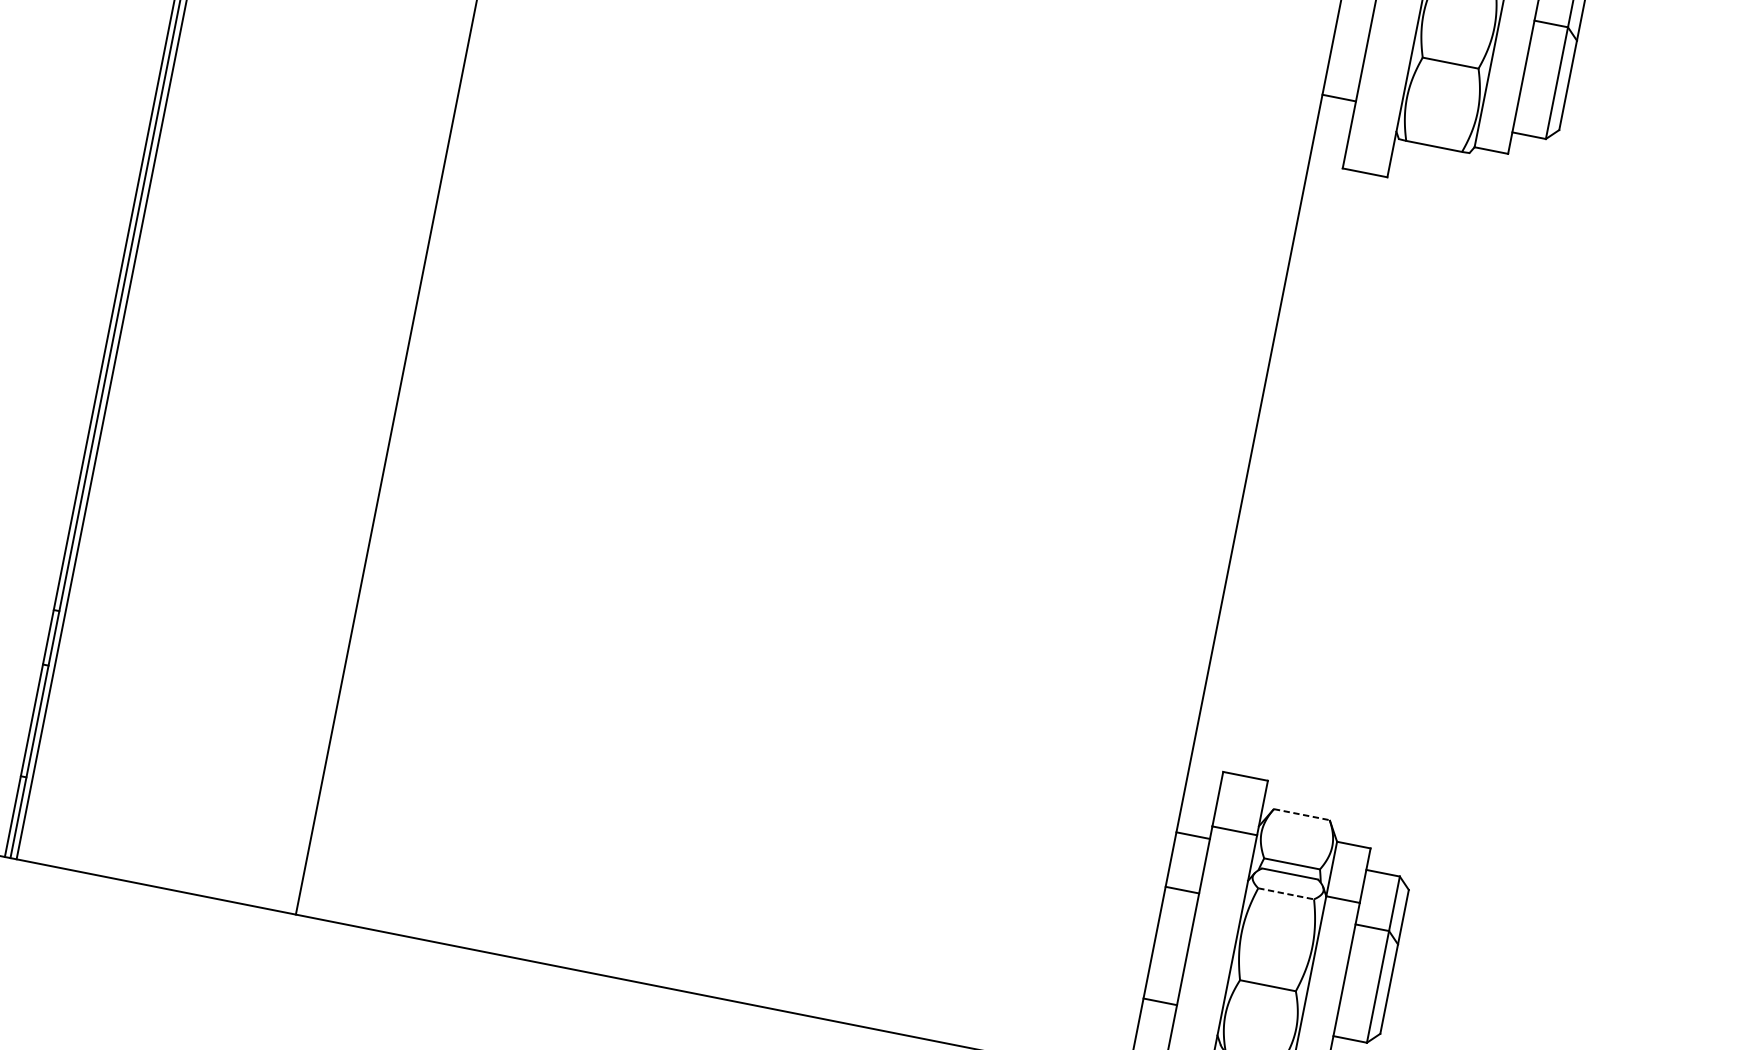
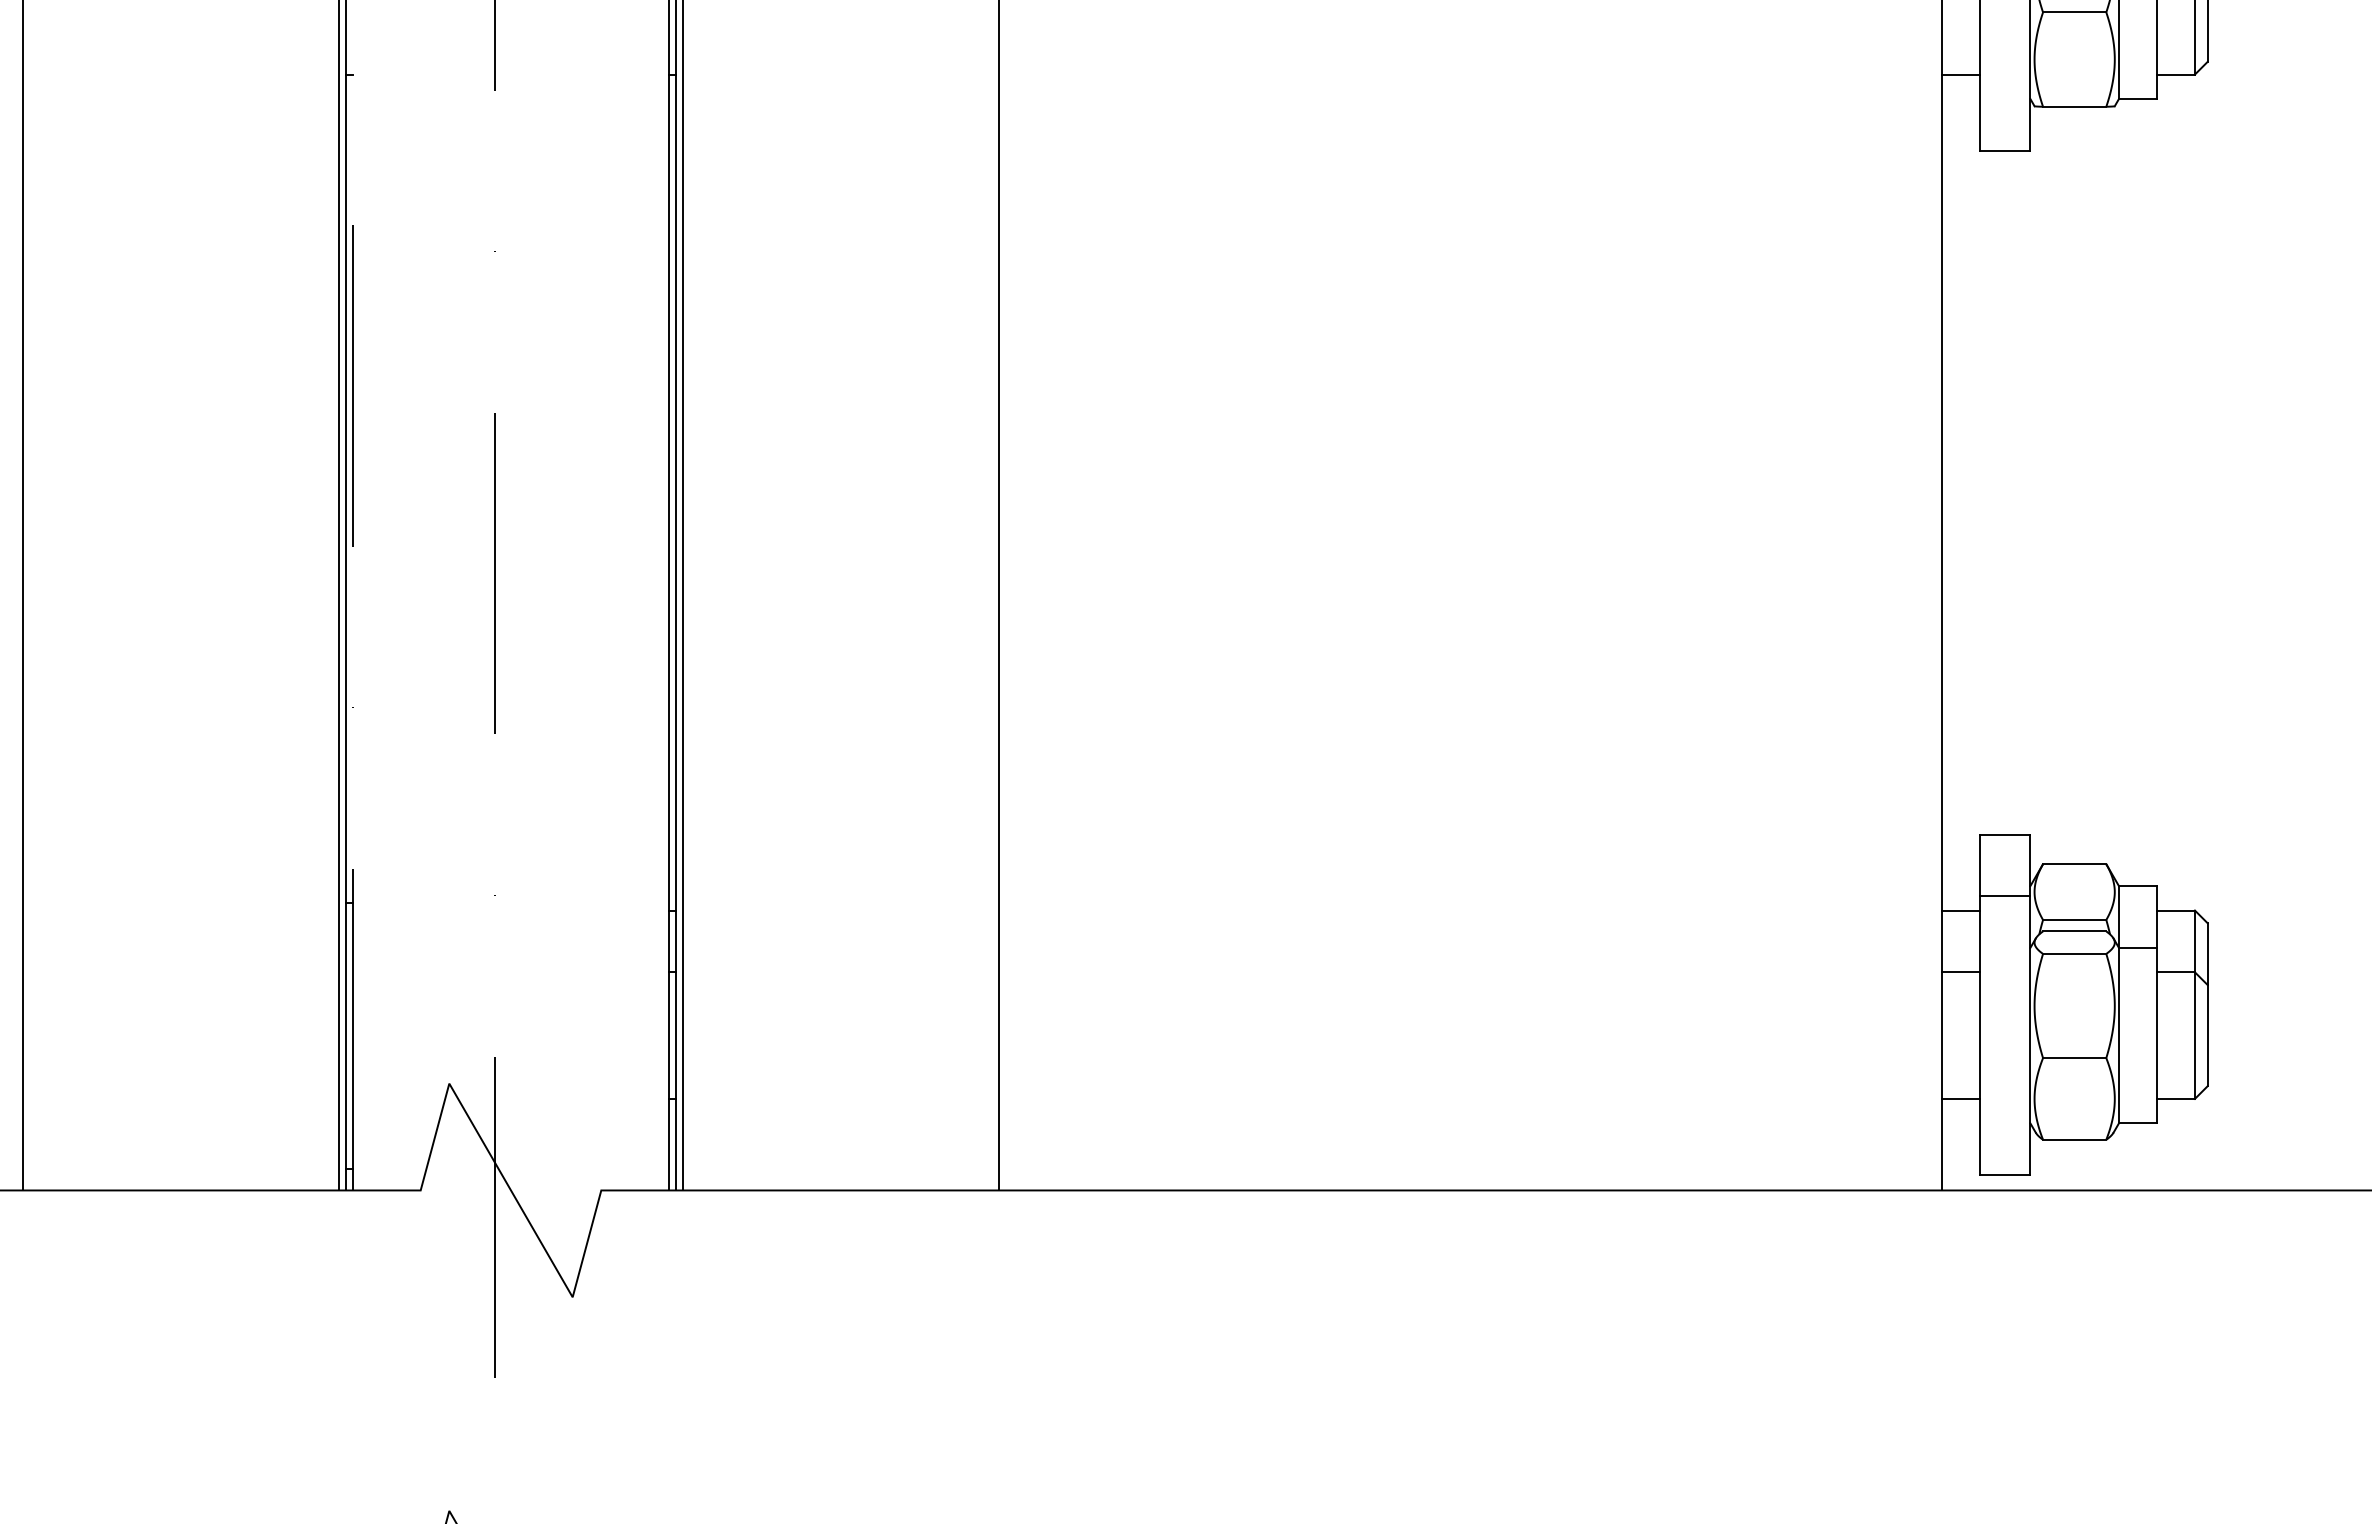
line: (1301, 814) -> (2074, 864), dashed -> solid
line: (1286, 893) -> (2074, 953), dashed -> solid

